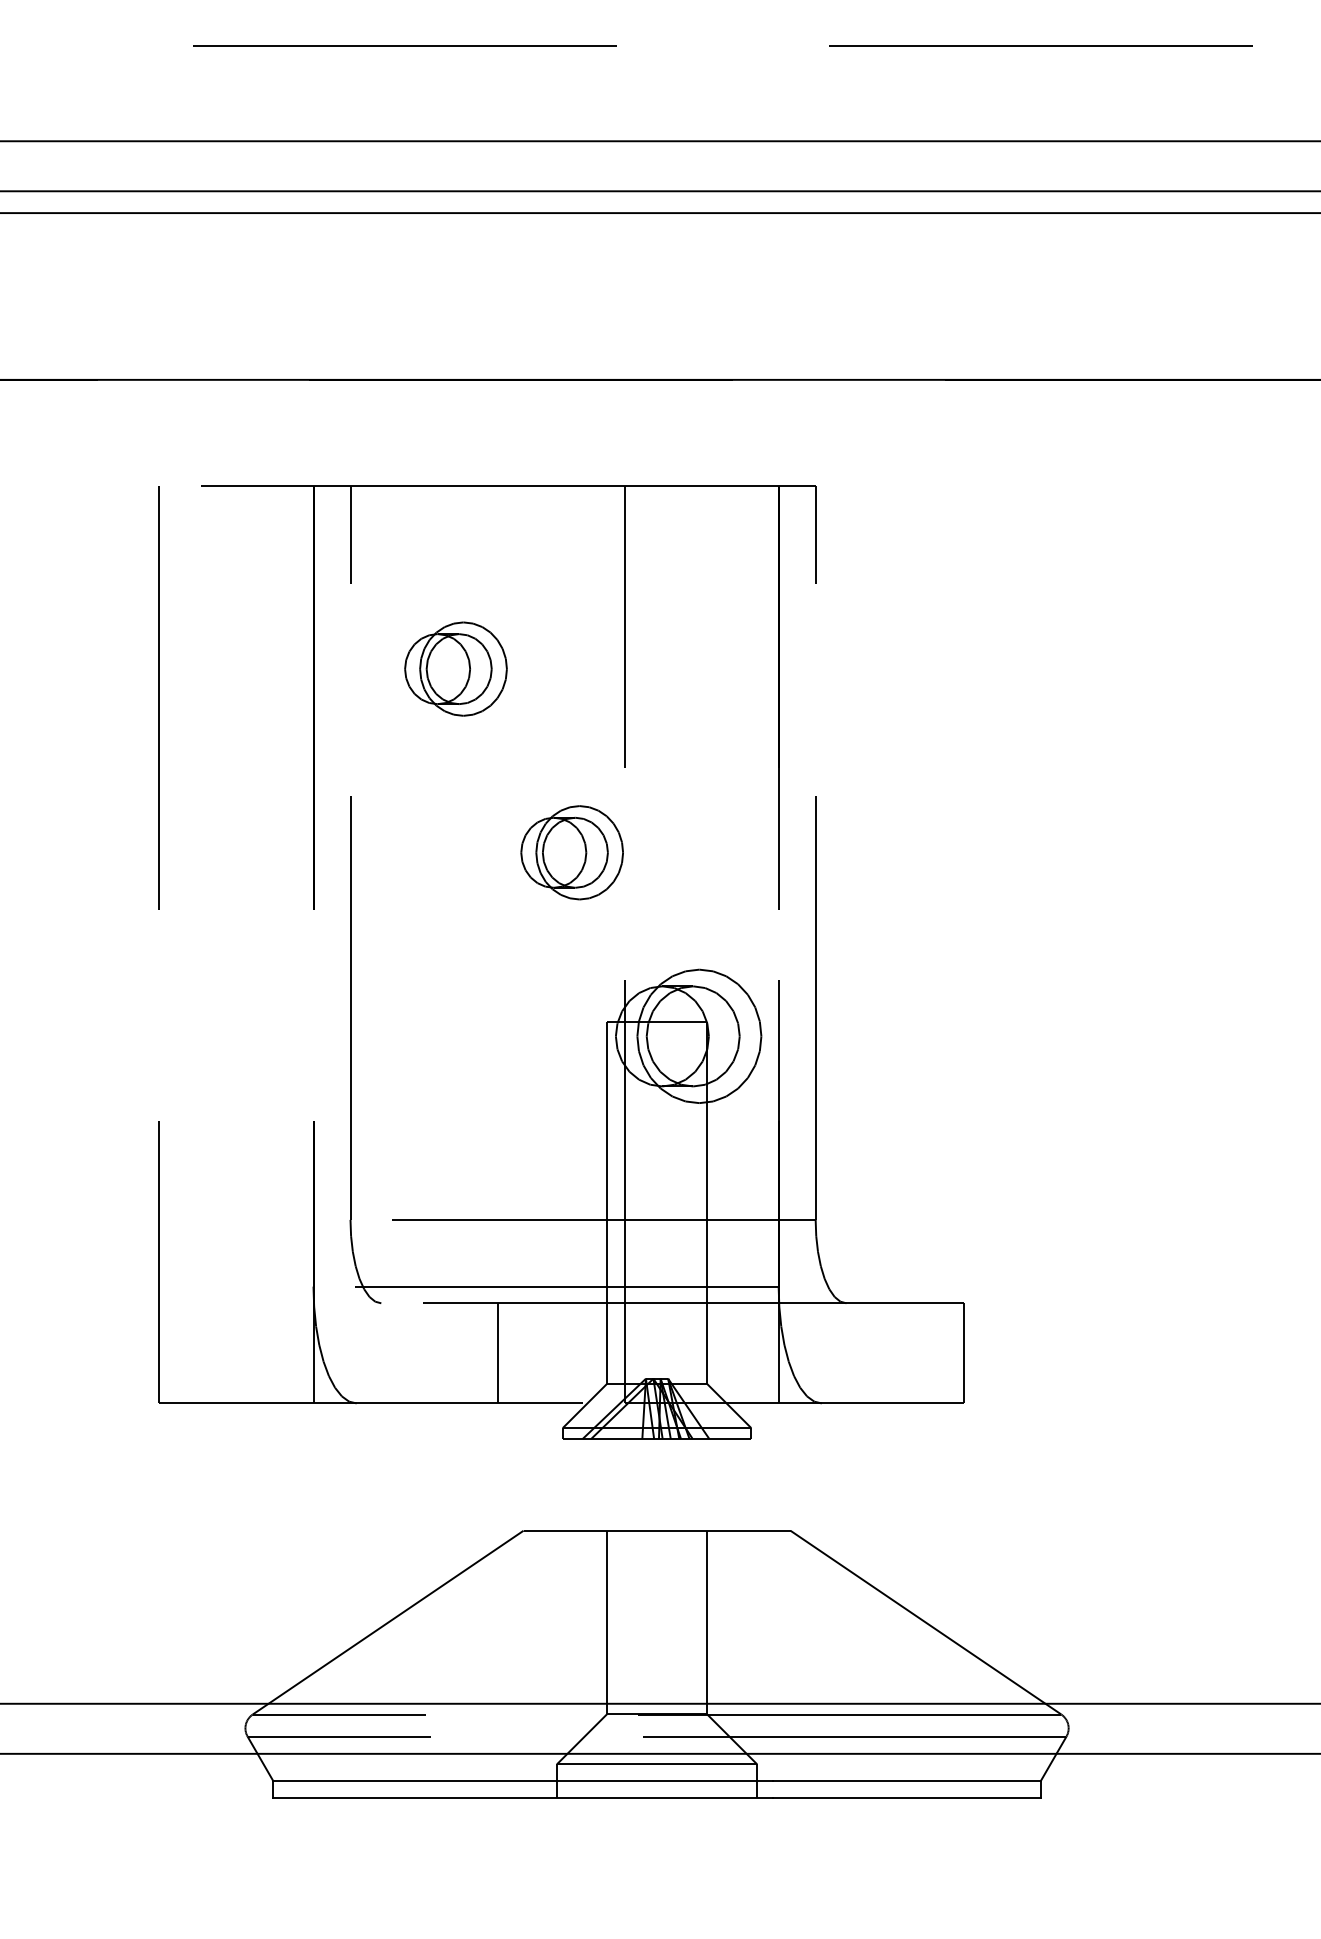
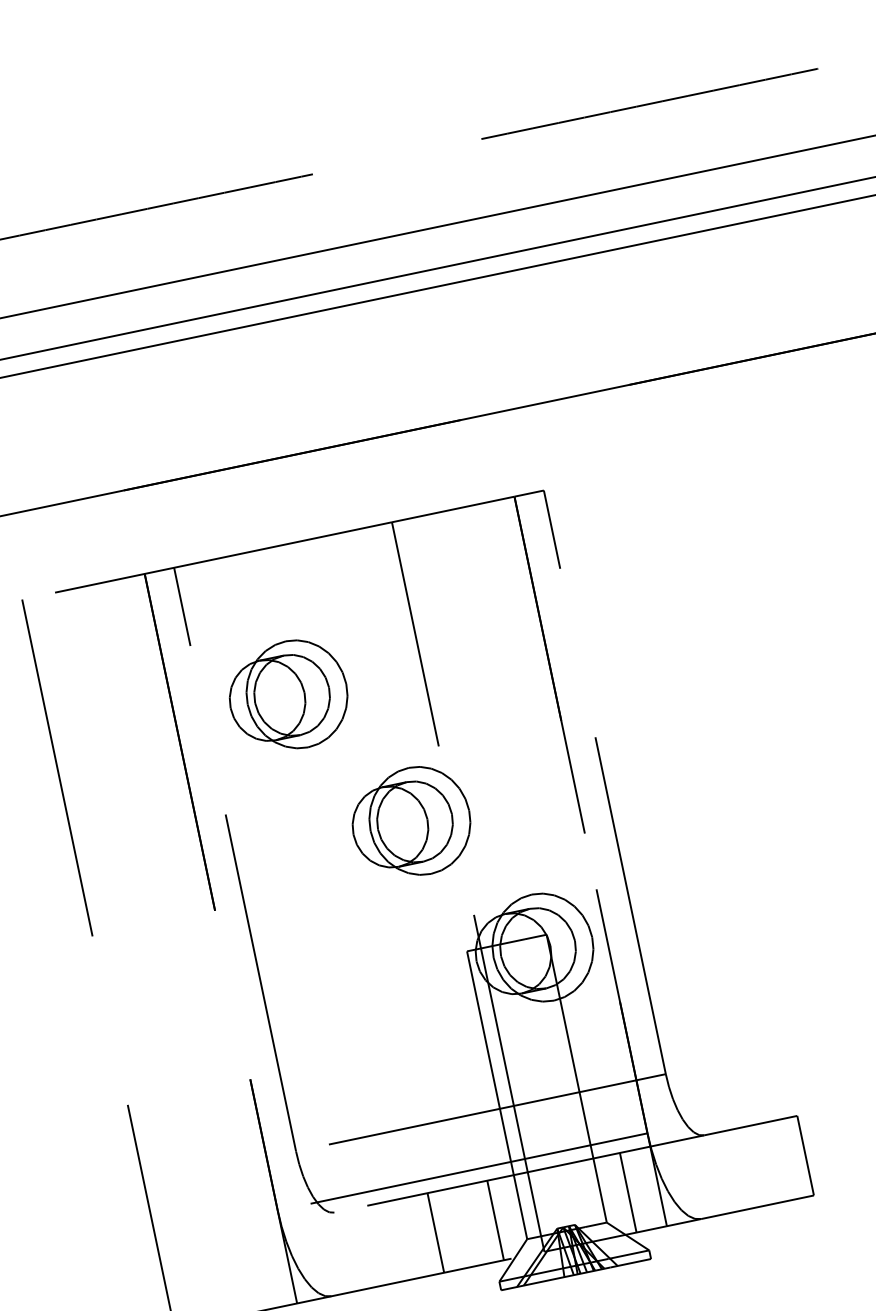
part: (455, 668) -> (287, 695), size x1.43
part: (571, 852) -> (410, 822), size x1.43
line: (573, 1353) -> (495, 1220), added
line: (740, 1353) -> (628, 1192), added

